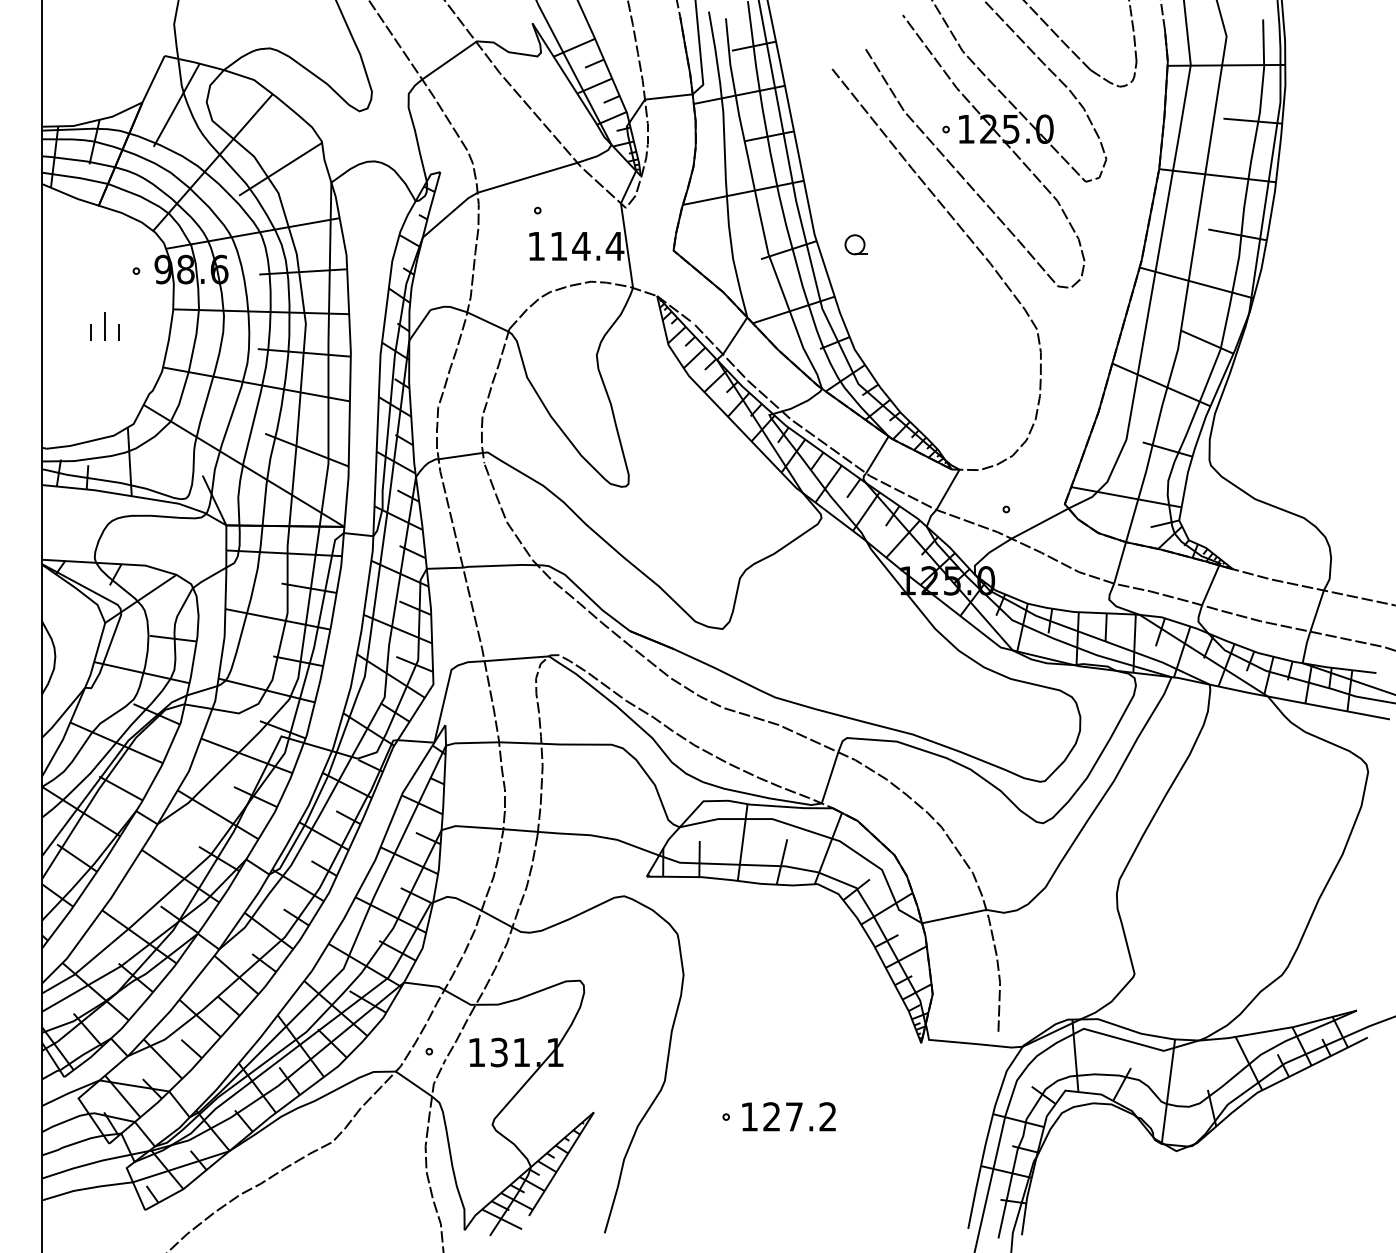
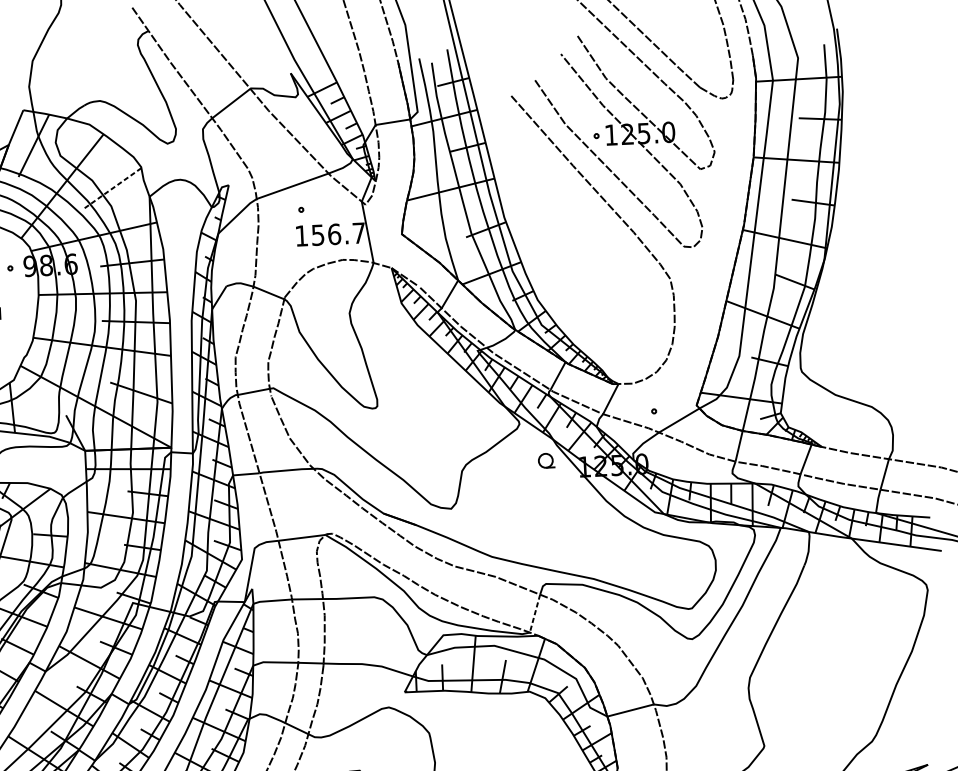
line: (280, 169) -> (111, 189), solid -> dashed
part: (855, 244) -> (546, 460), moved
text: (587, 246) -> (338, 234), 114.4 -> 156.7
line: (830, 777) -> (535, 613), solid -> dashed

